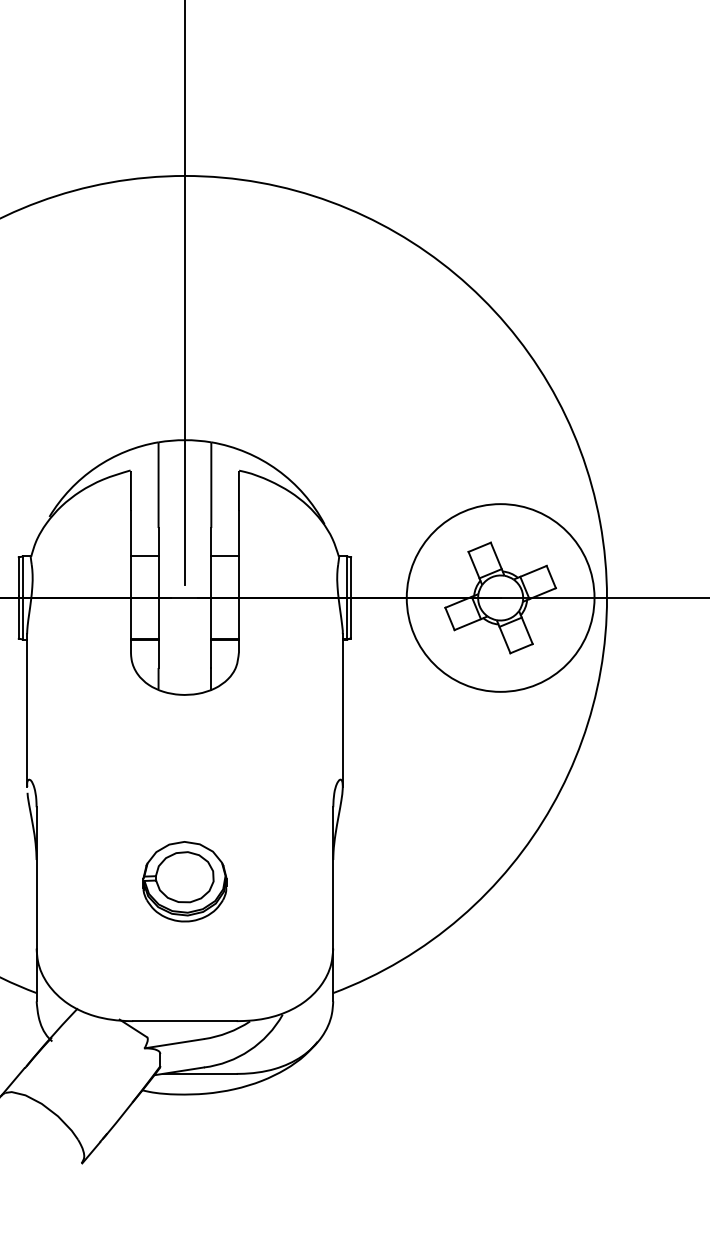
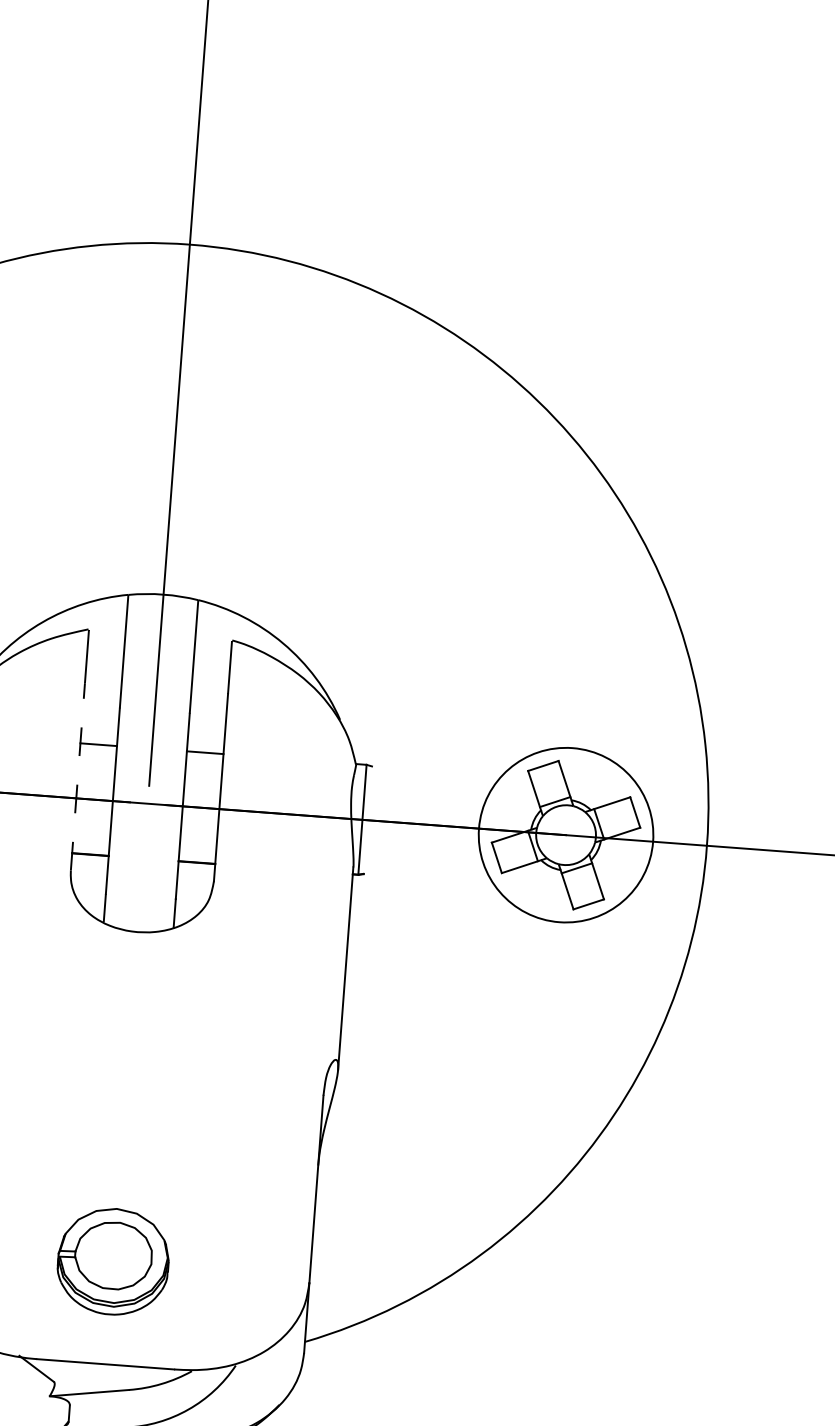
line: (130, 581) -> (77, 776), solid -> dashed
line: (351, 597) -> (368, 819), removed
circle: (500, 597) -> (565, 834), size x0.7
part: (184, 881) -> (112, 1261), moved

